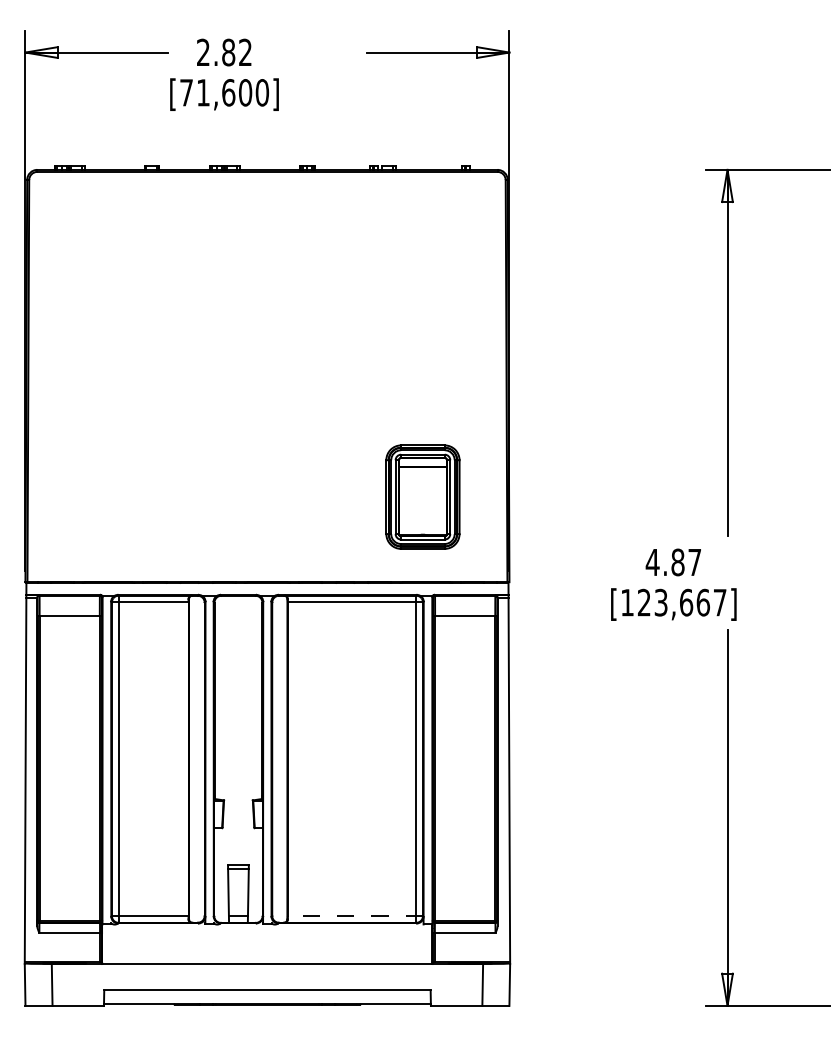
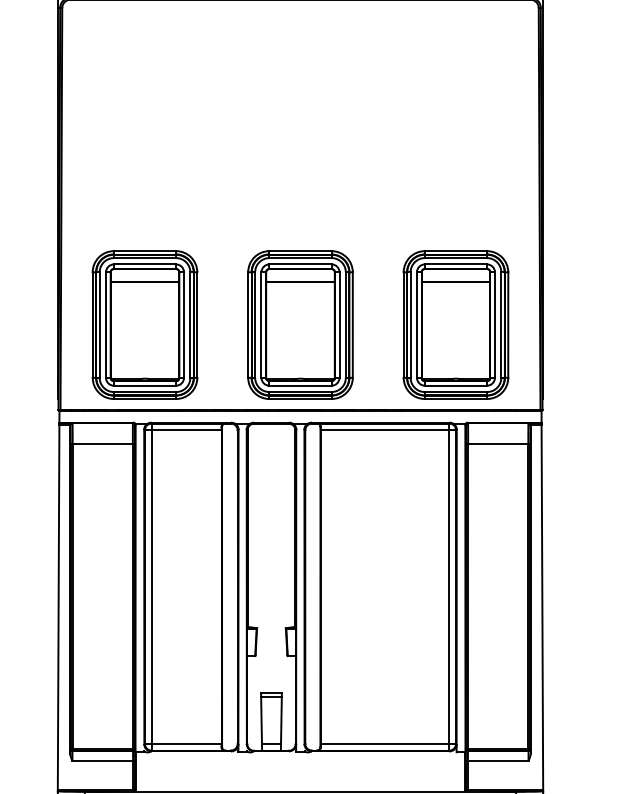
part: (111, 496) -> (144, 324), added
part: (267, 496) -> (300, 324), added
part: (422, 496) -> (455, 324), size x1.43
line: (355, 916) -> (388, 744), dashed -> solid

